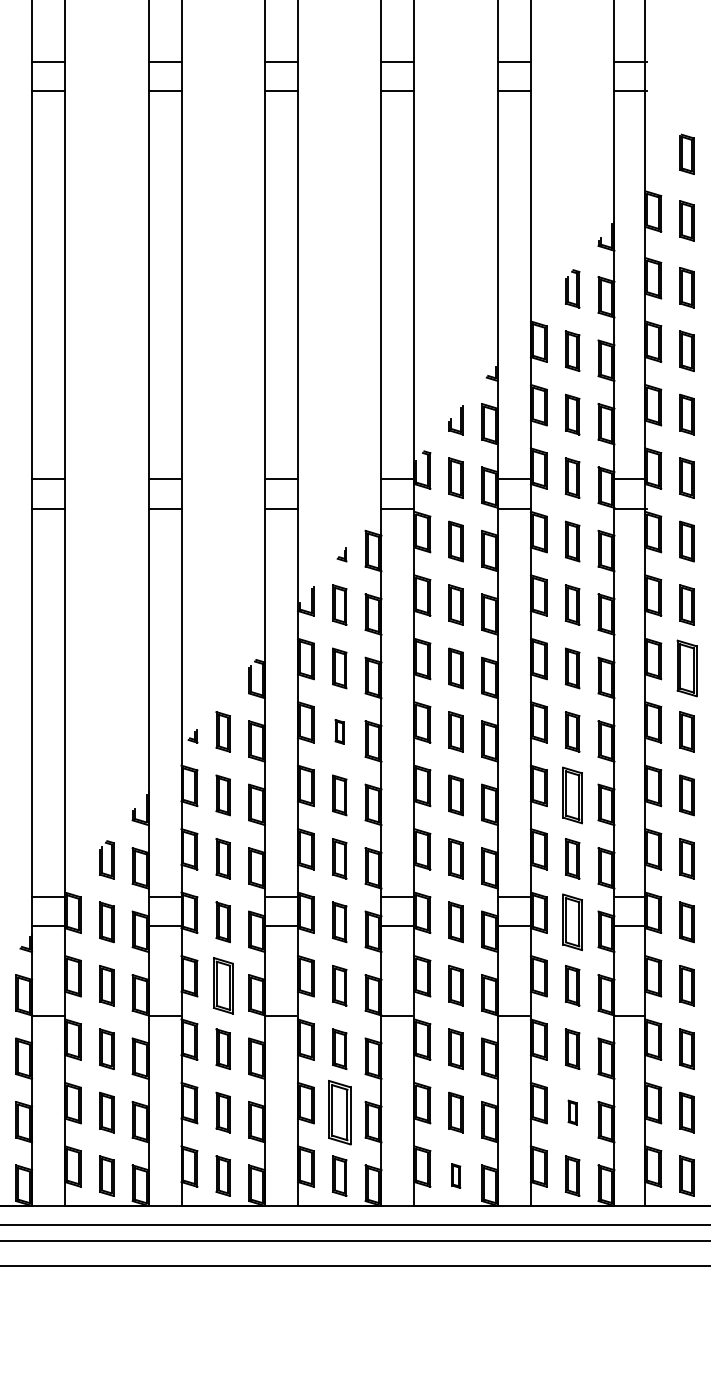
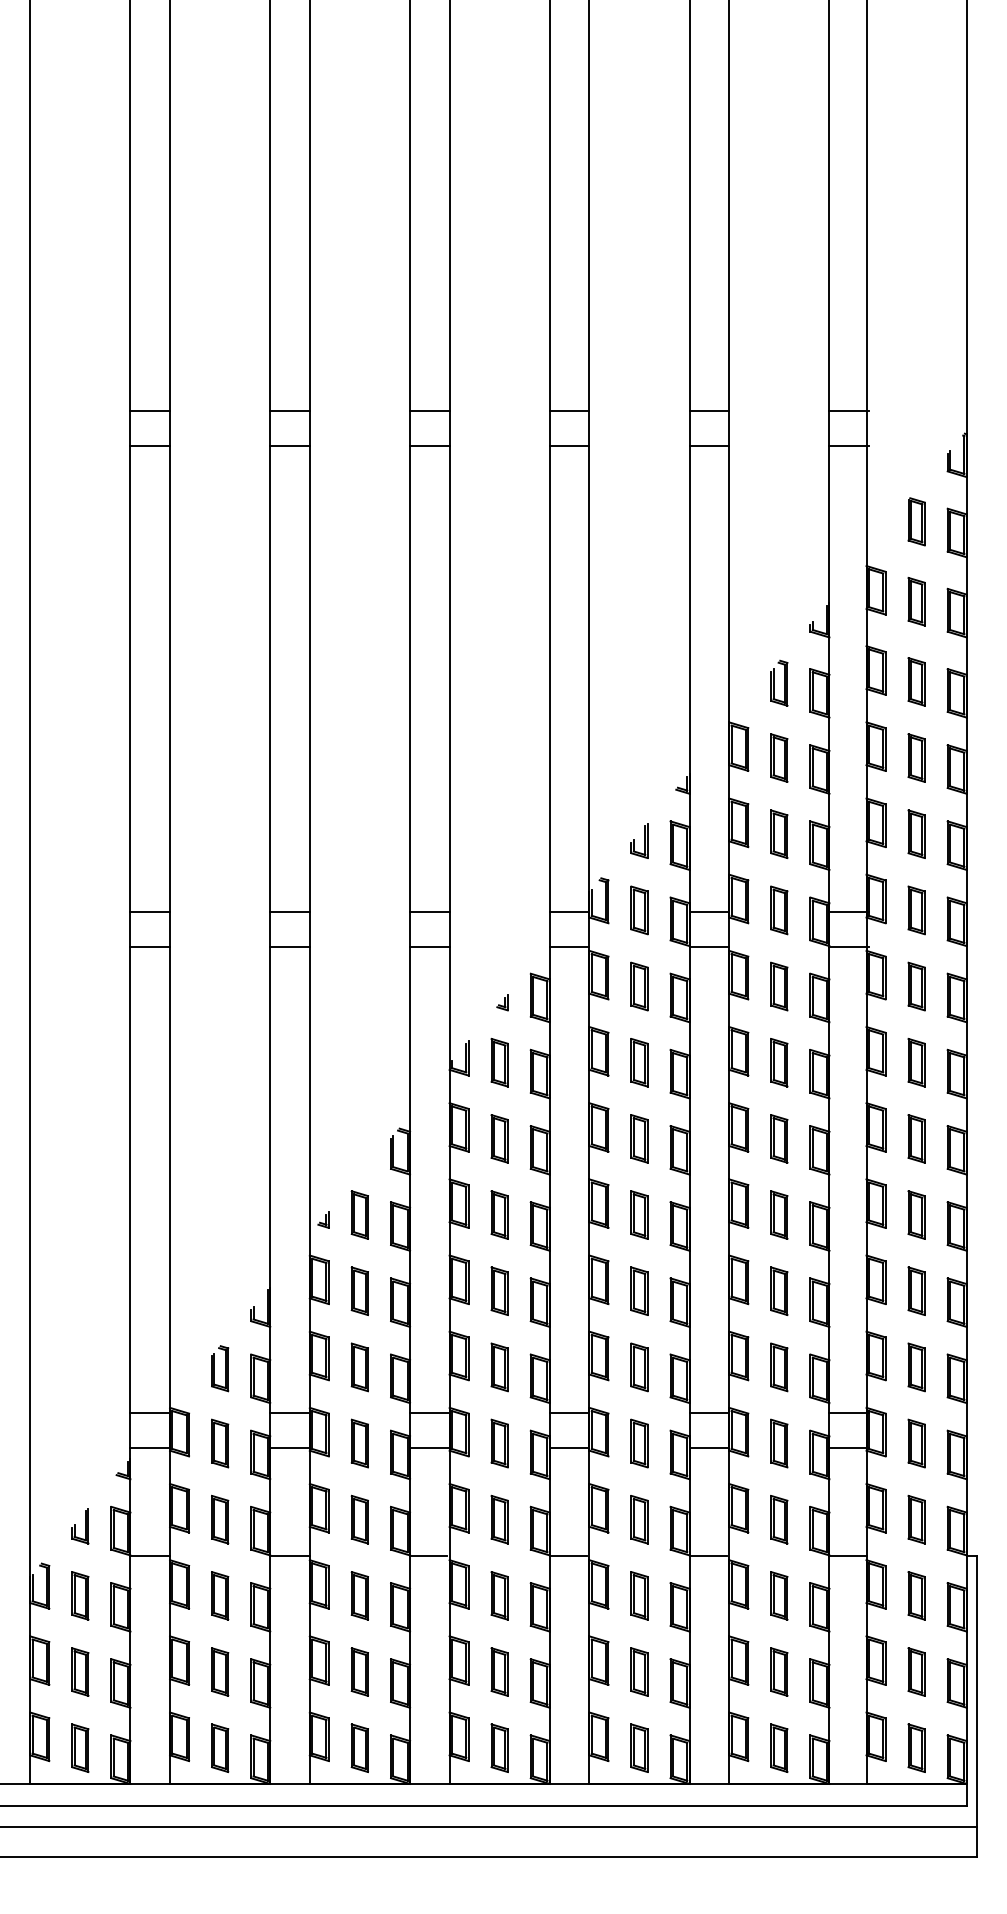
part: (686, 668) -> (916, 1138), size x0.71
part: (339, 731) -> (499, 1214), size x1.67
part: (572, 794) -> (779, 1290), size x0.71
part: (572, 922) -> (779, 1443), size x0.71
part: (222, 985) -> (359, 1519), size x0.71
part: (339, 1112) -> (499, 1671), size x0.62
part: (572, 1112) -> (779, 1671), size x1.67
part: (456, 1175) -> (639, 1747), size x1.67

